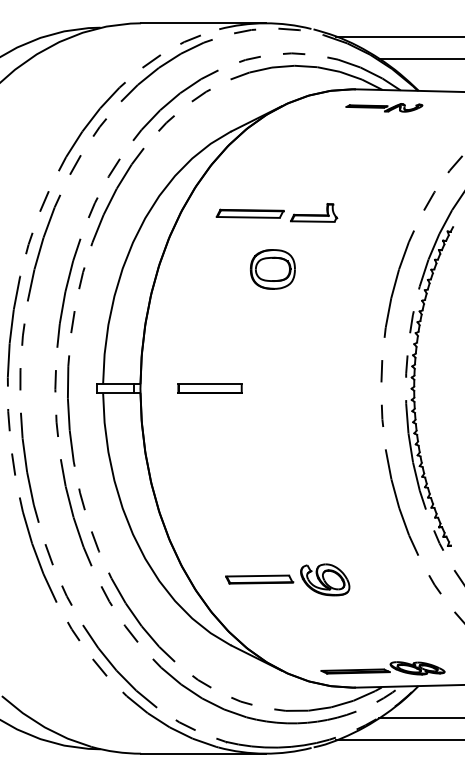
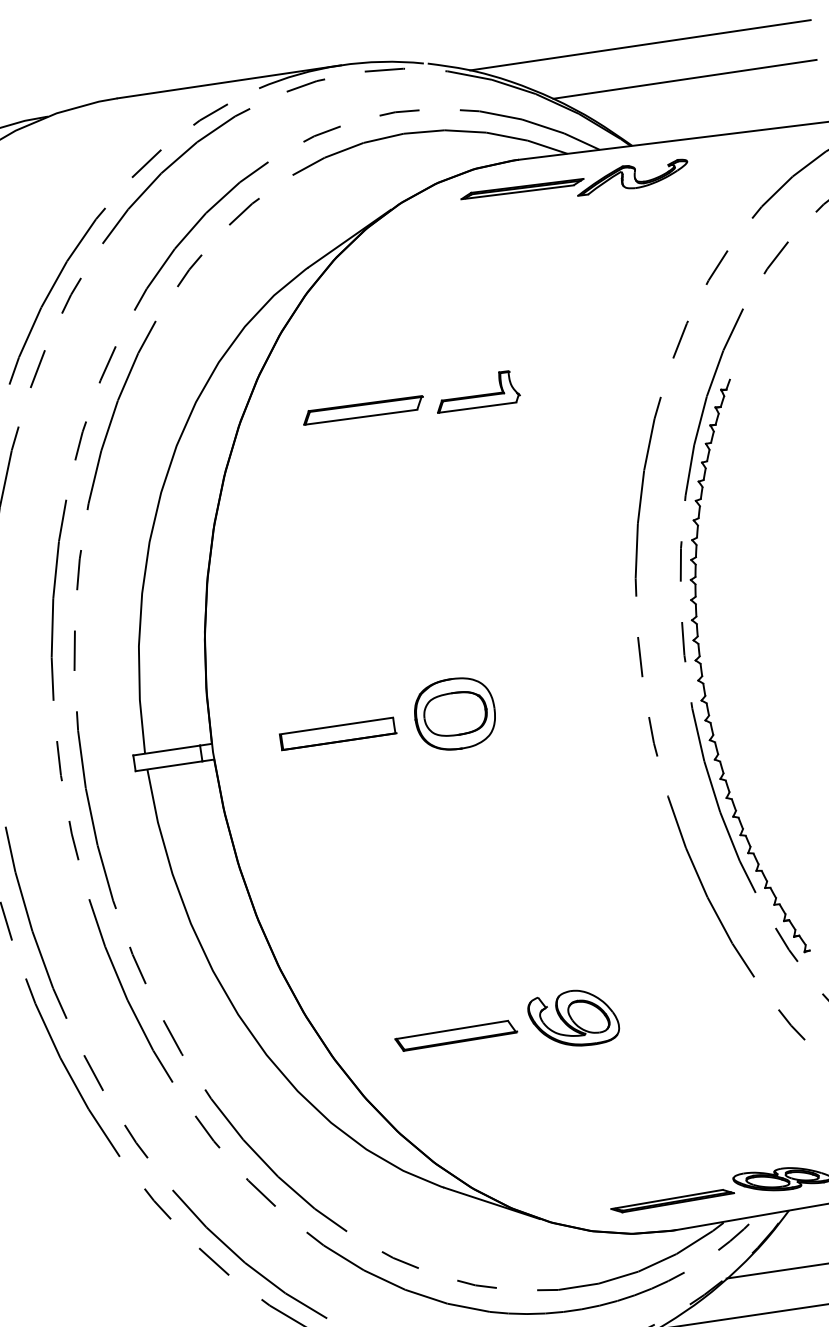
part: (384, 107) -> (575, 184), size x1.67
part: (272, 269) -> (454, 714), moved
part: (287, 579) -> (506, 1028), moved

